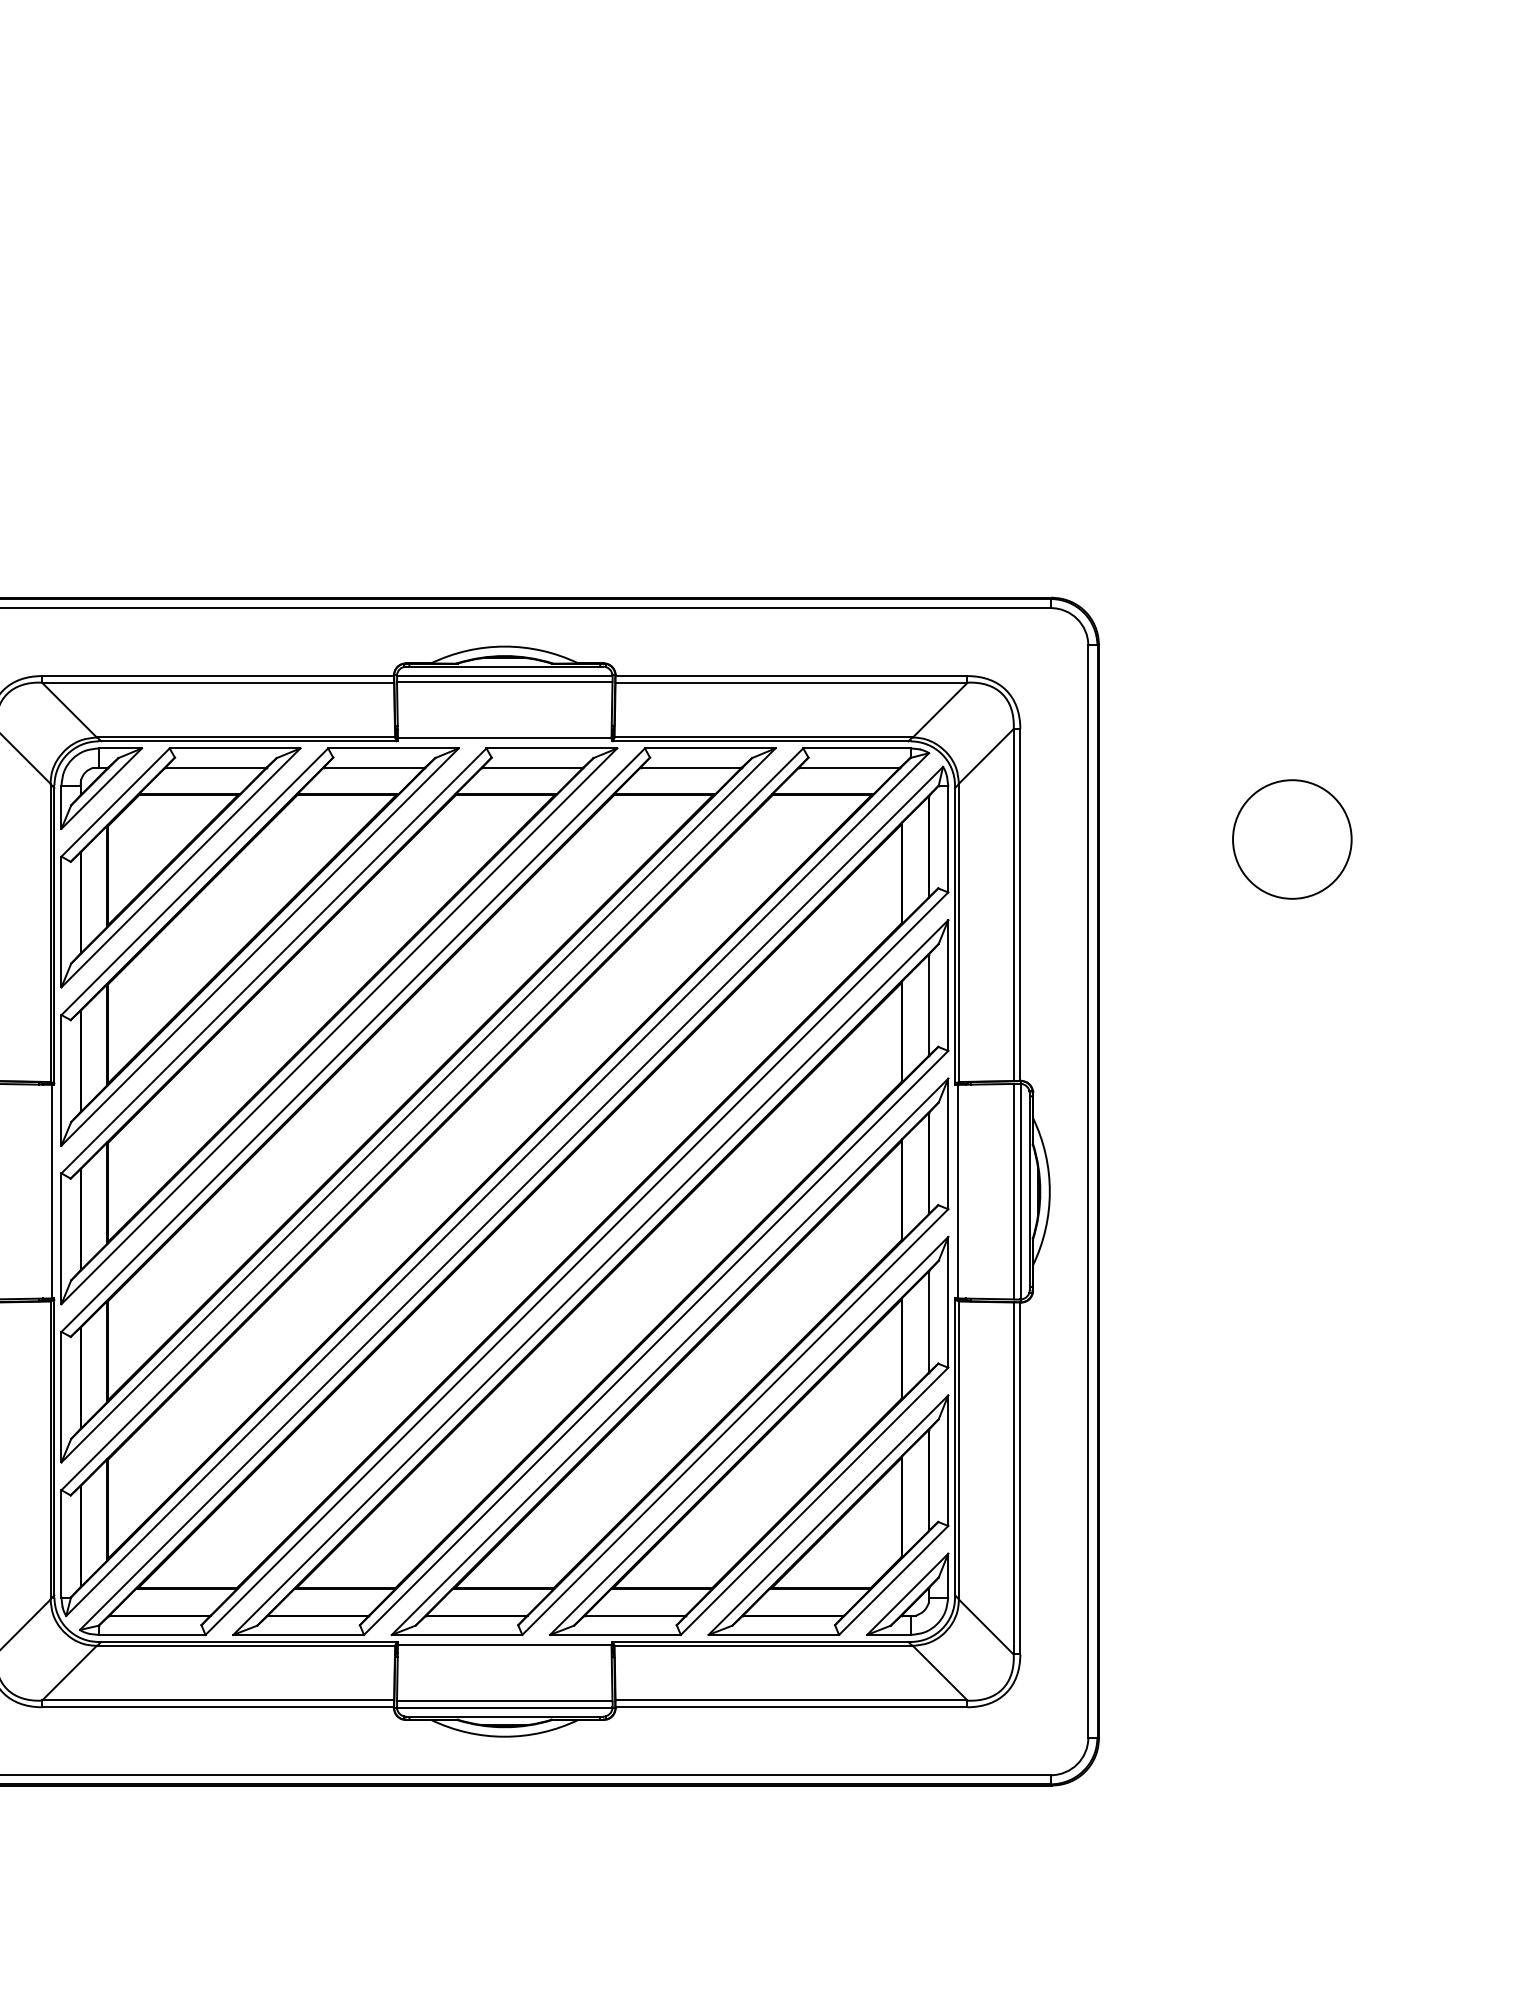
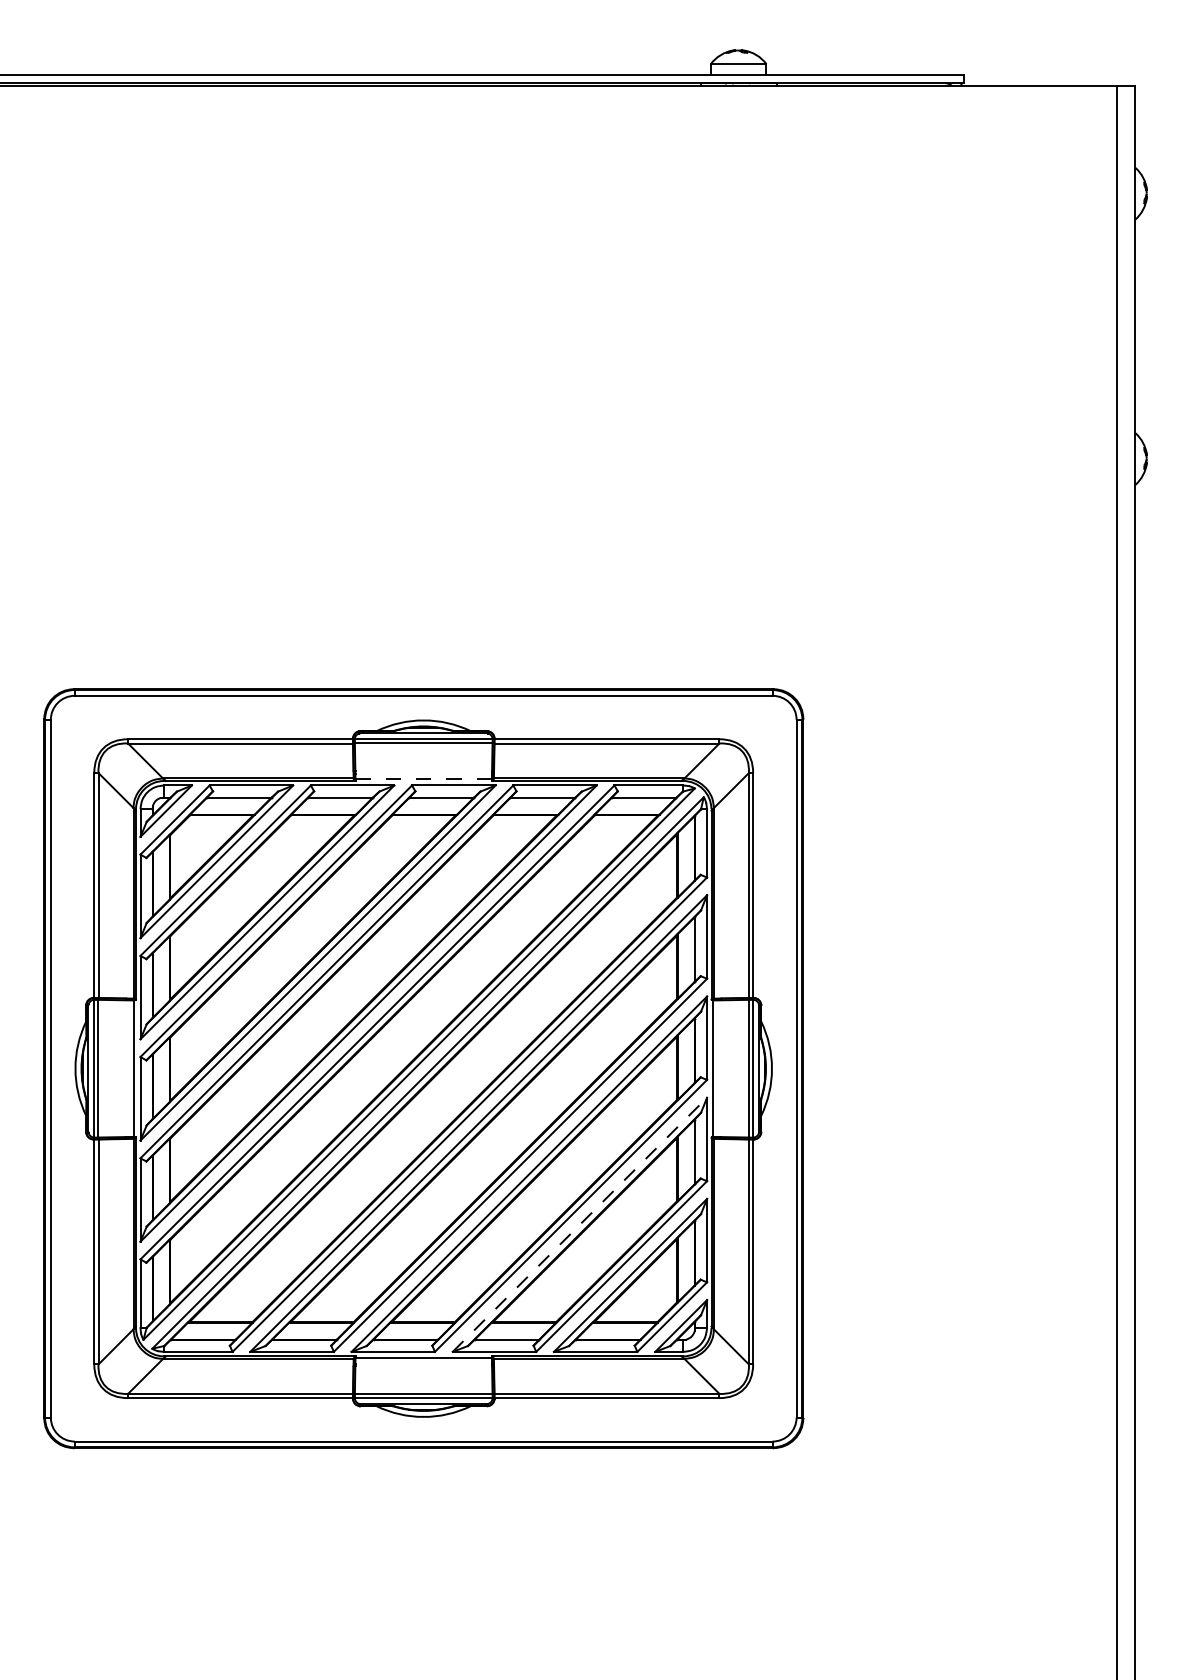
line: (505, 739) -> (424, 779), solid -> dashed
circle: (1291, 839) -> (926, 843), removed
line: (748, 1435) -> (579, 1224), solid -> dashed

